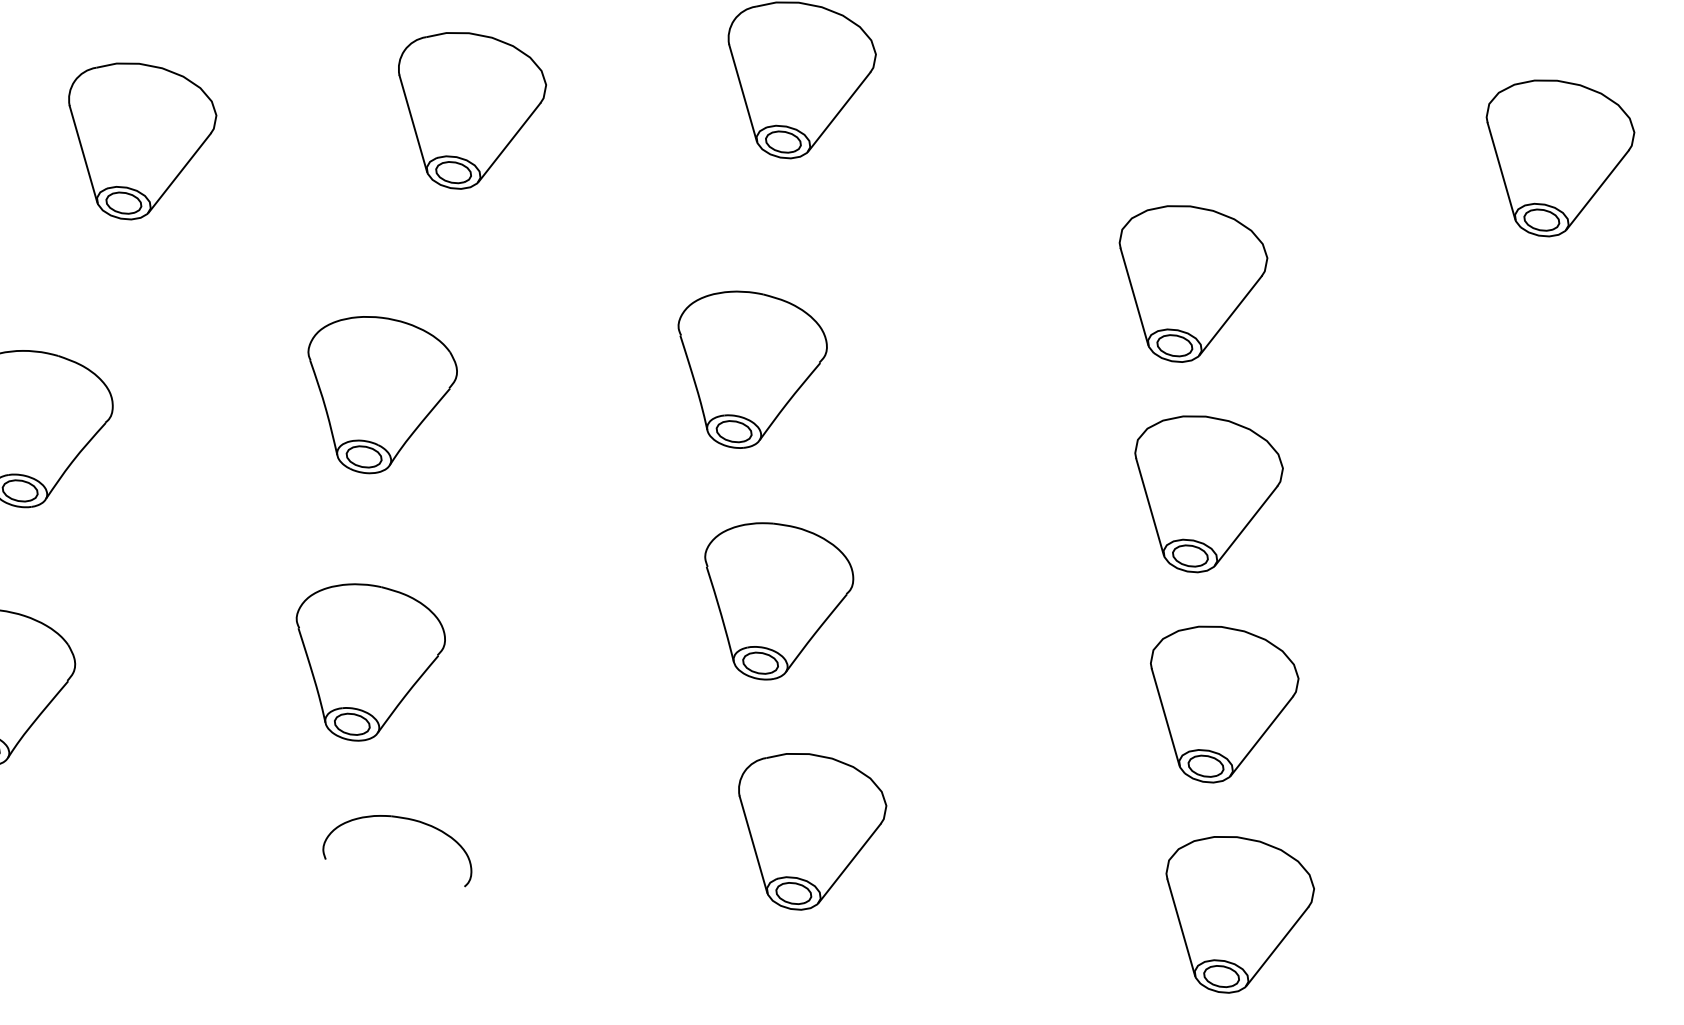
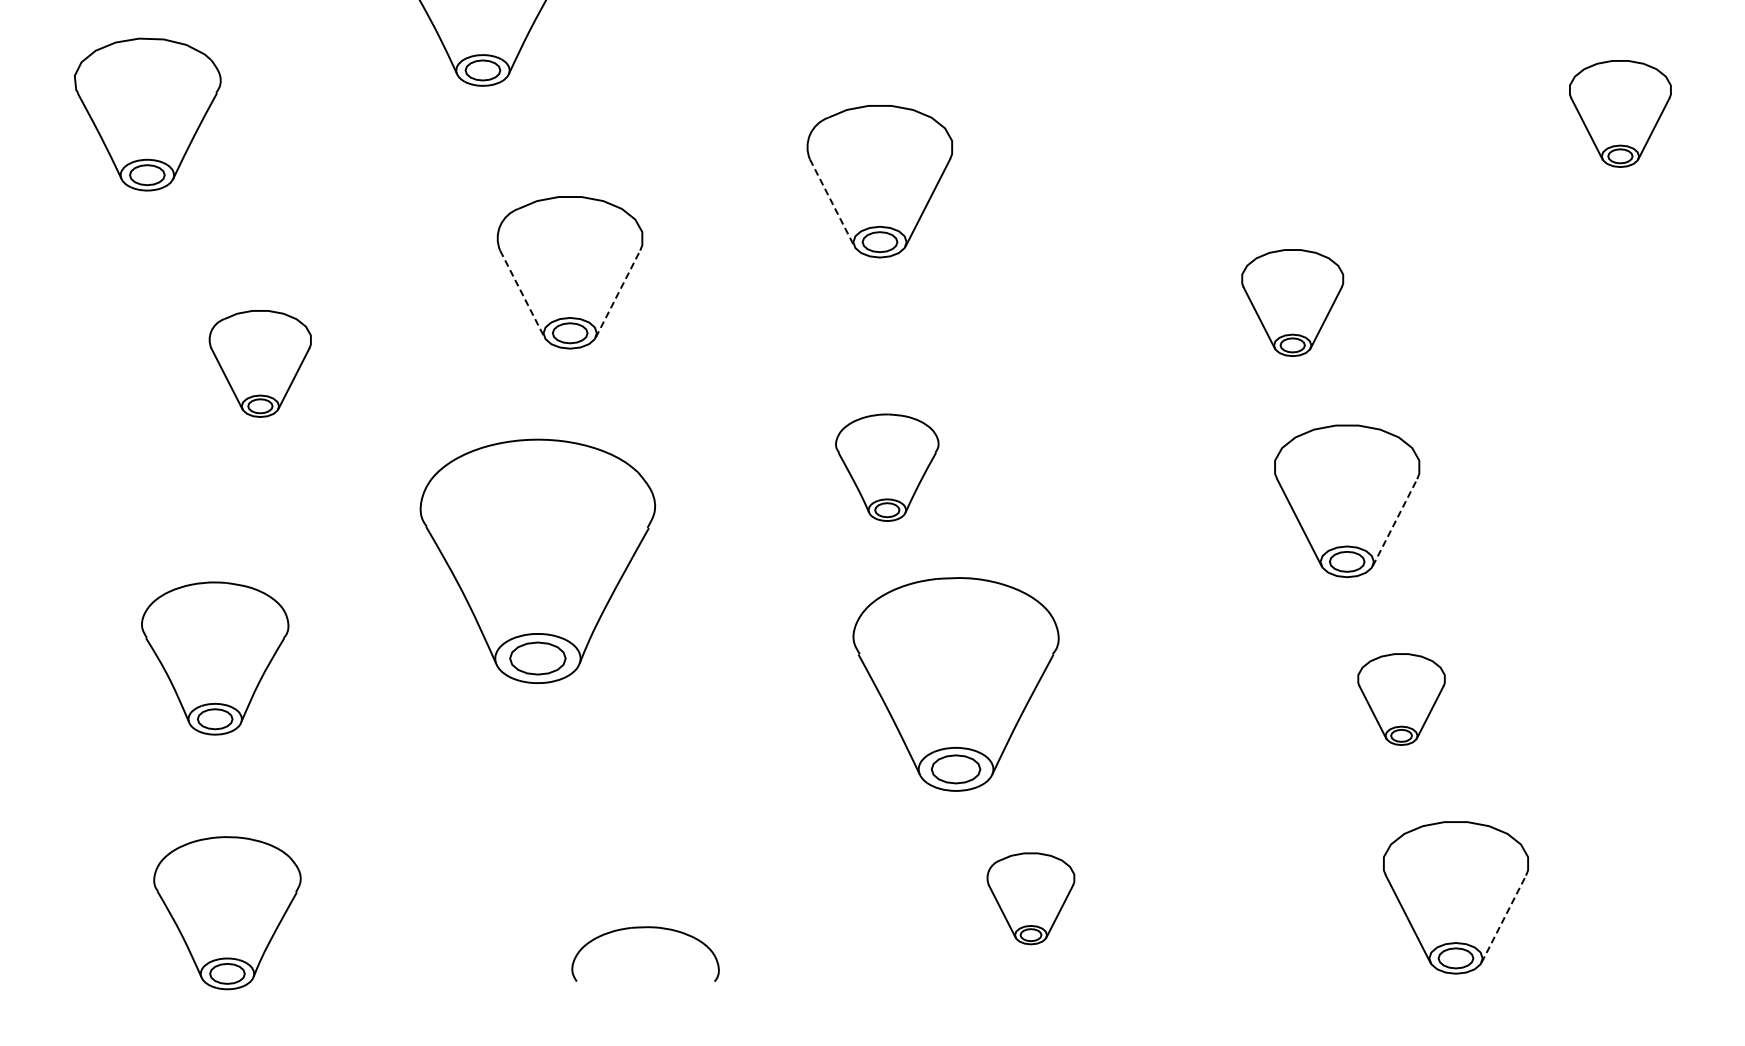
line: (743, 92) -> (832, 202), solid -> dashed
line: (413, 124) -> (522, 294), solid -> dashed
part: (136, 141) -> (260, 363), size x0.7
line: (509, 143) -> (618, 294), solid -> dashed
part: (1553, 158) -> (1620, 113), size x0.7
part: (1186, 284) -> (1292, 302), size x0.7
part: (746, 370) -> (887, 467), size x0.7
part: (375, 395) -> (537, 561), size x1.6
line: (1246, 525) -> (1395, 522), solid -> dashed
part: (772, 602) -> (955, 684), size x1.4
part: (364, 663) -> (576, 819), removed
part: (1217, 705) -> (1401, 699), size x0.6
part: (405, 819) -> (645, 928), moved
part: (805, 832) -> (1030, 898), size x0.6
line: (1277, 946) -> (1503, 919), solid -> dashed

